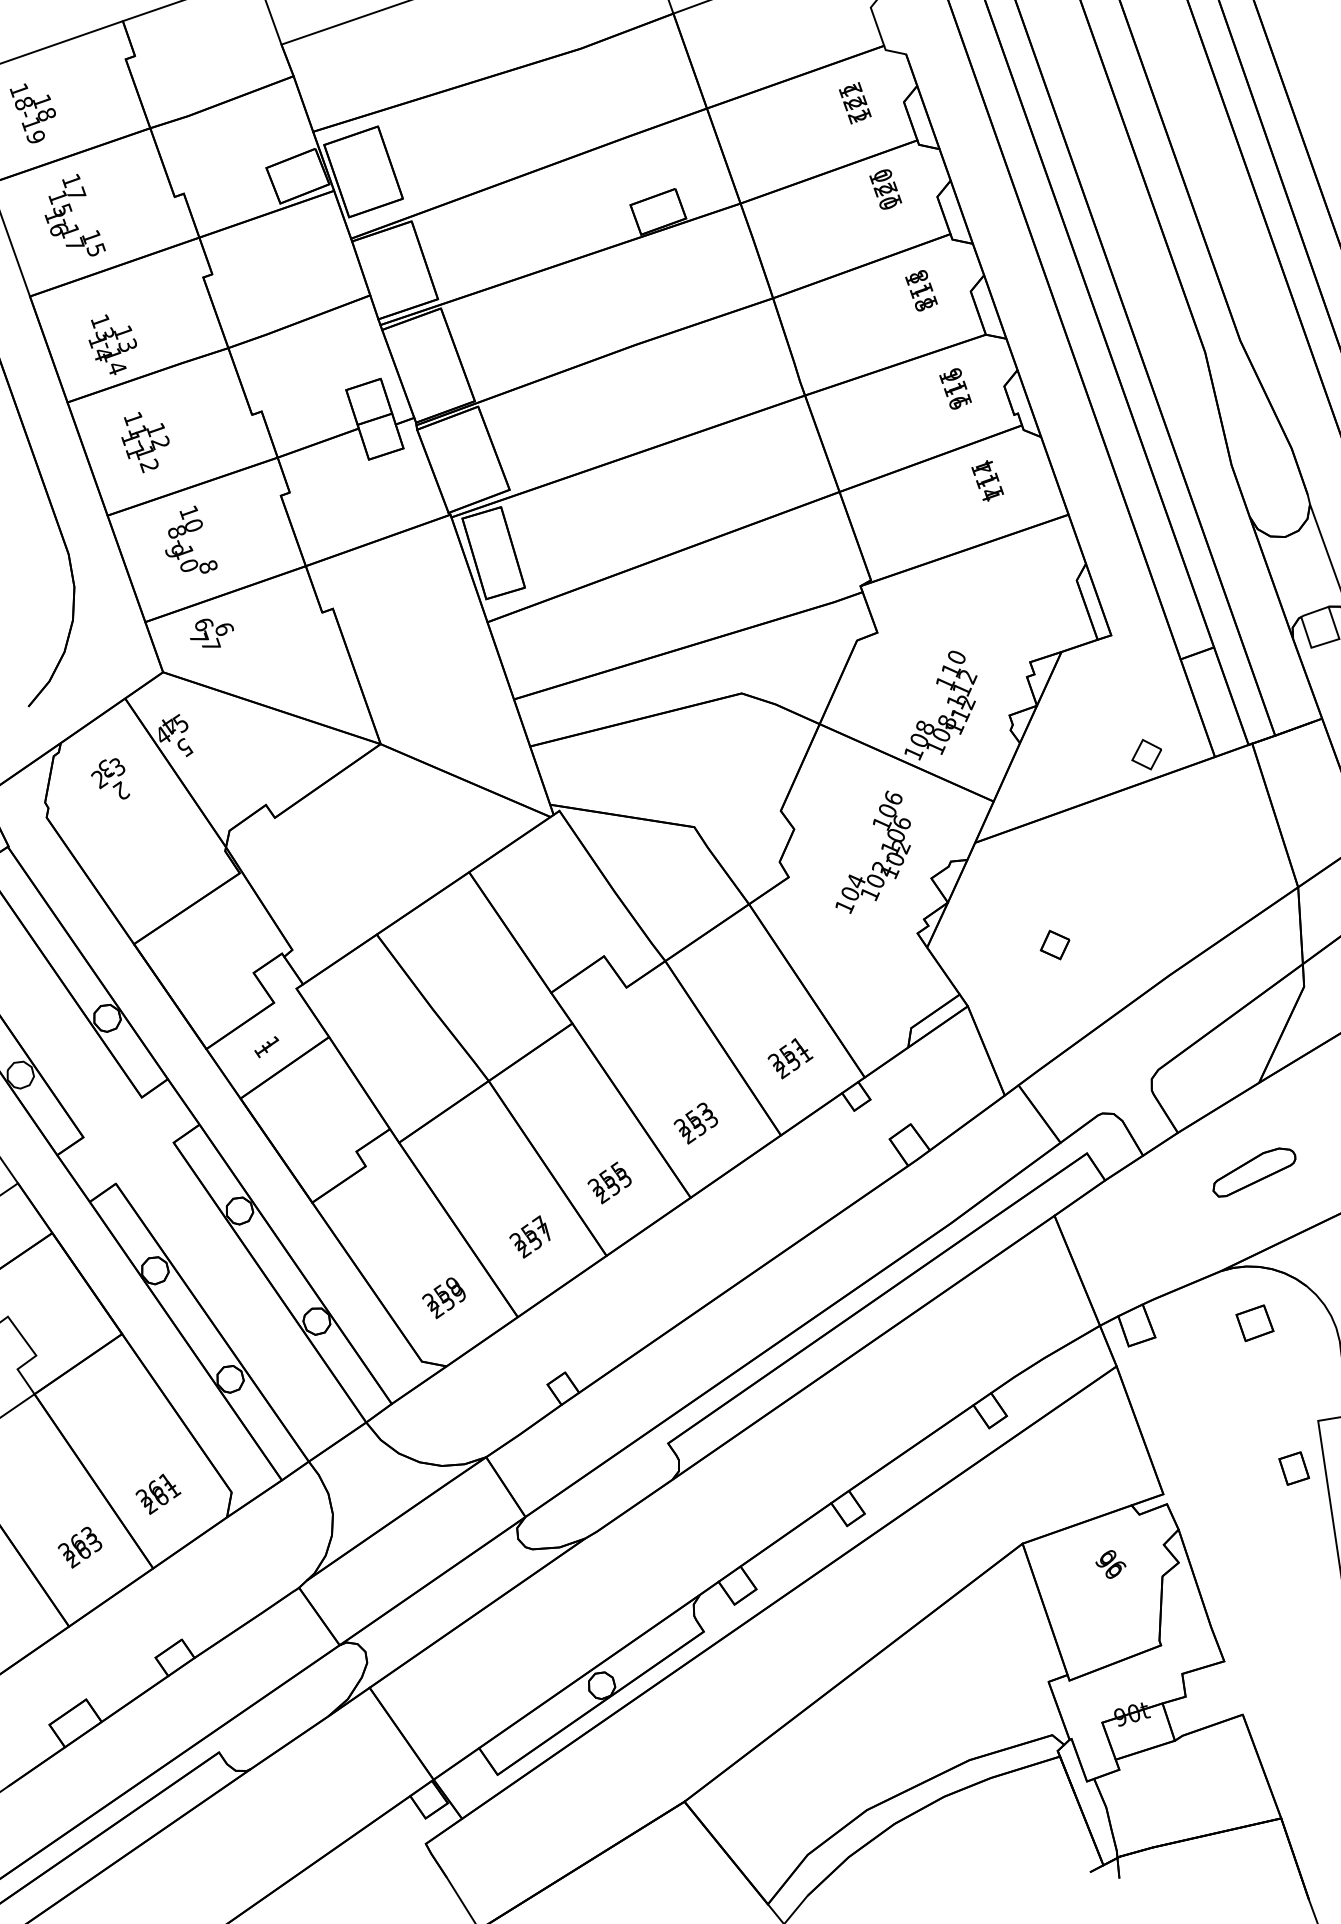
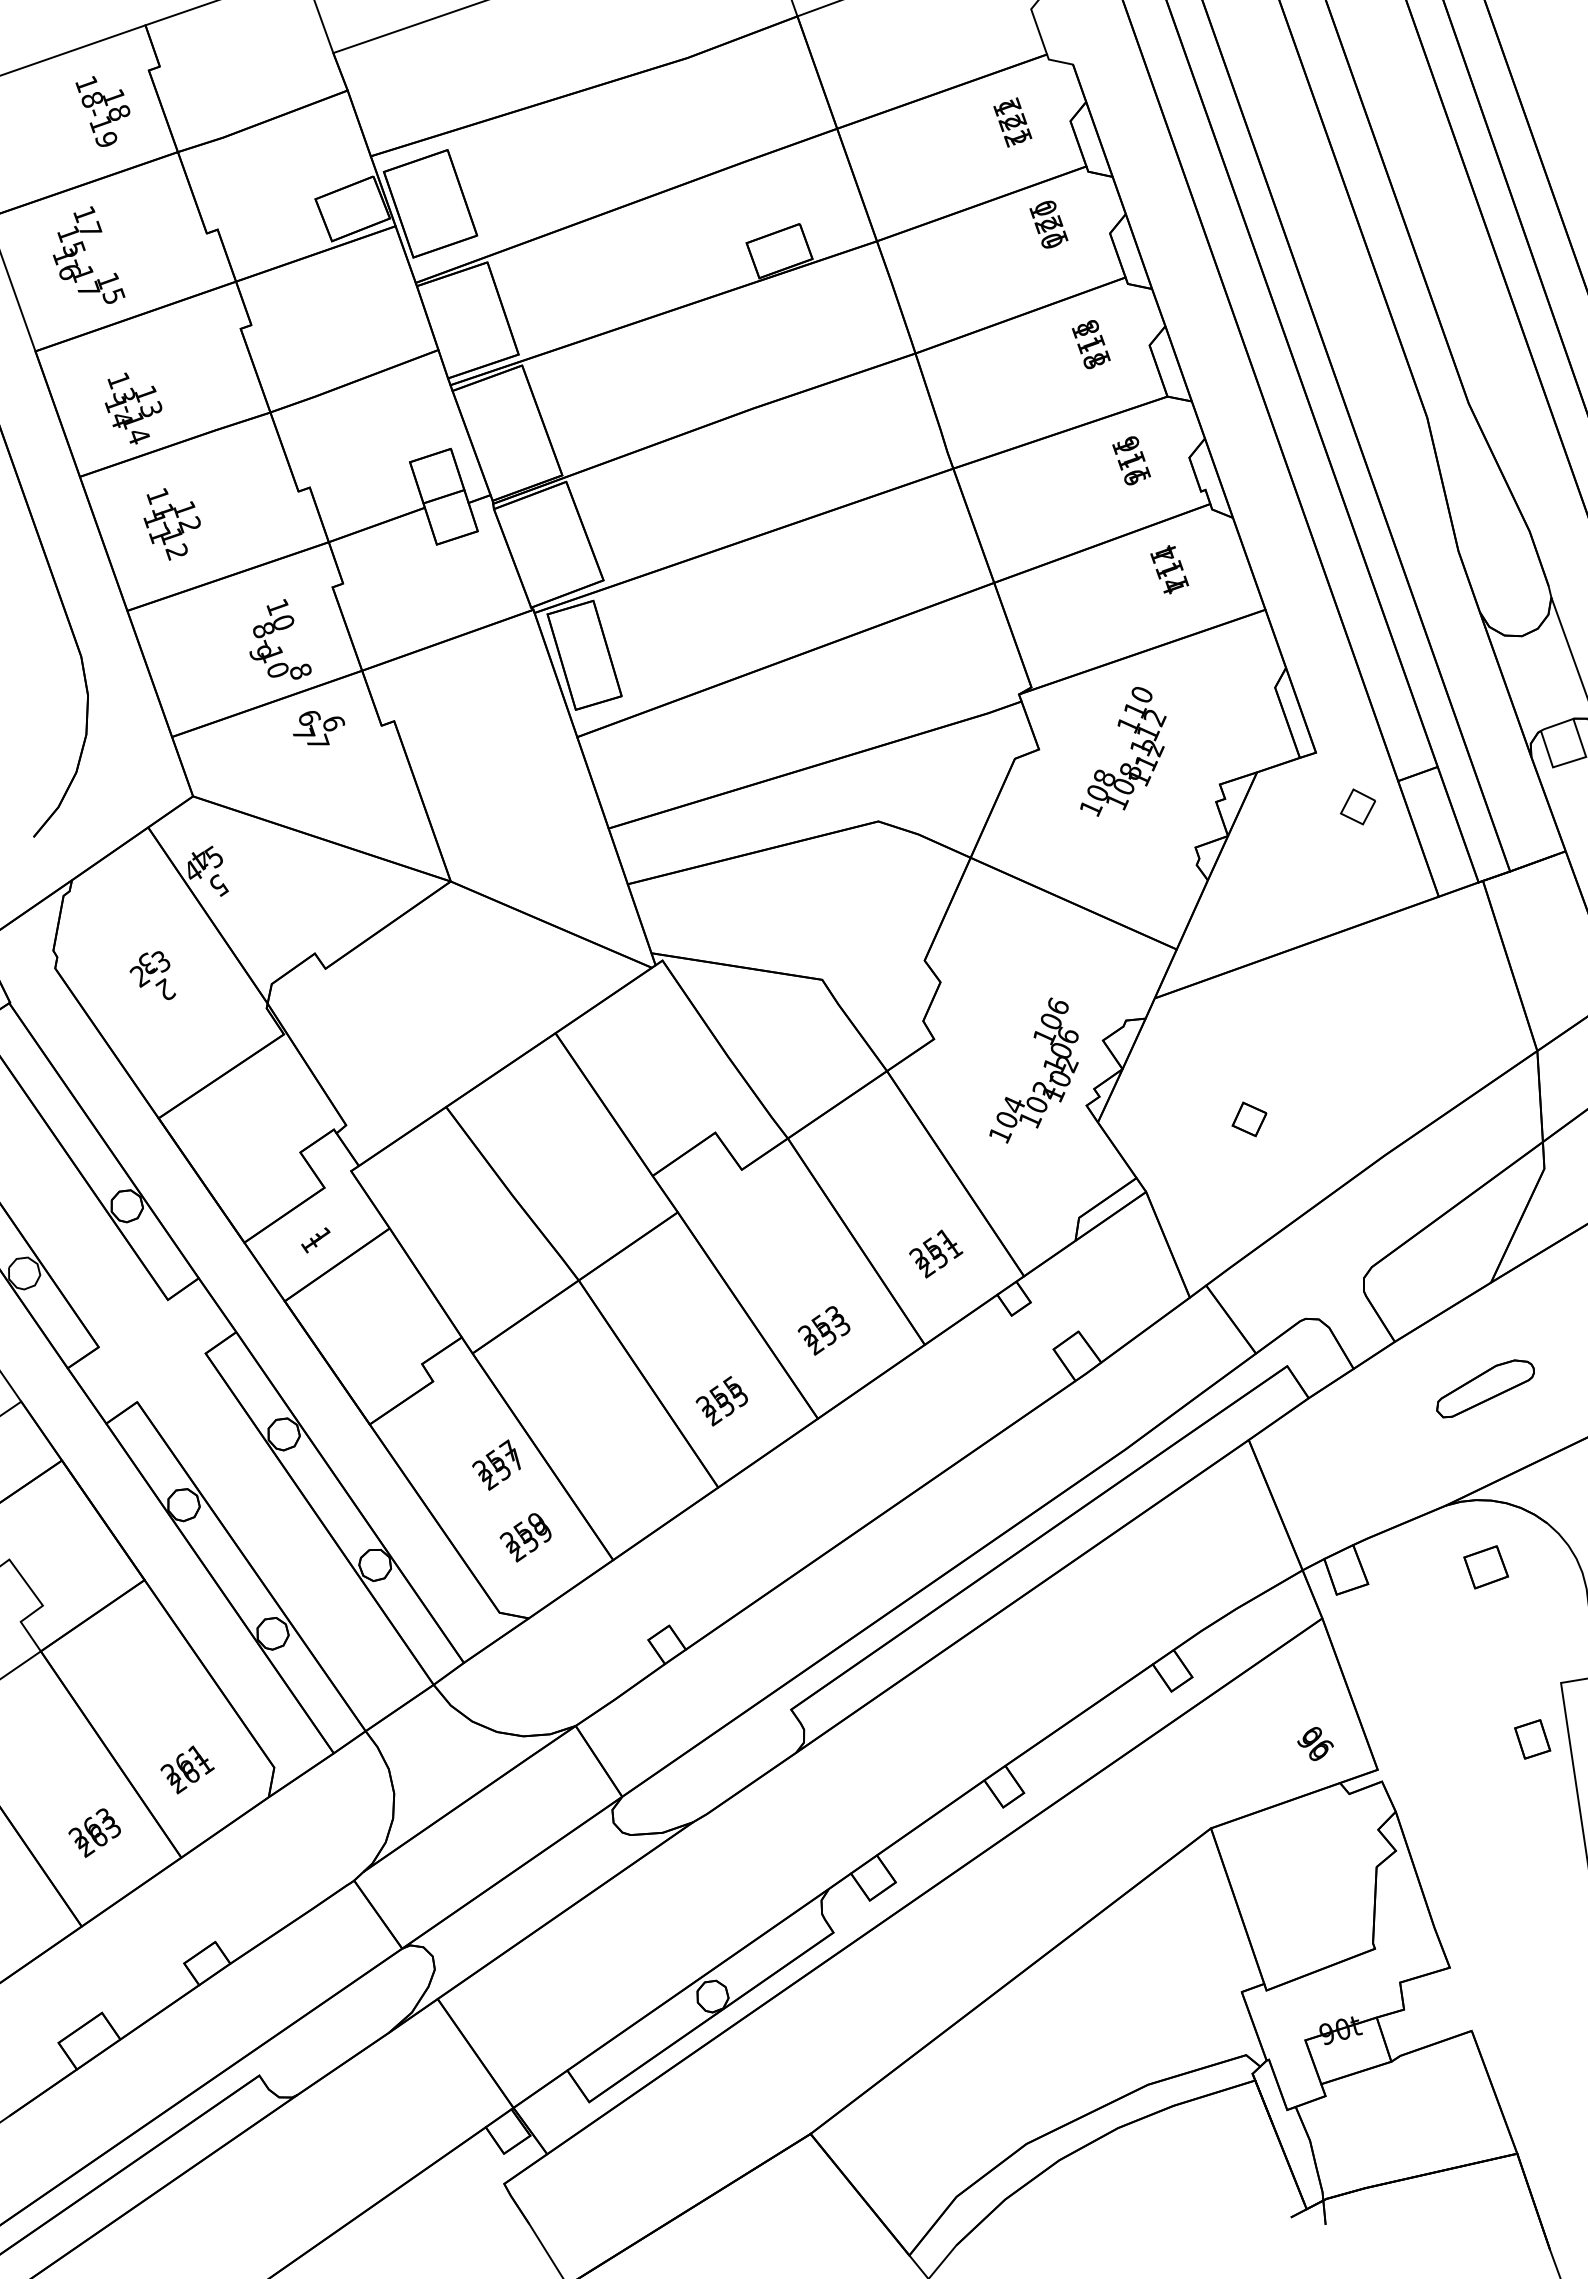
text: (32, 113) -> (102, 111), moved
text: (191, 539) -> (280, 639), moved
text: (212, 633) -> (319, 728), moved
text: (941, 705) -> (1123, 751), moved
part: (1146, 754) -> (1357, 806), moved
text: (110, 778) -> (152, 975), moved
text: (872, 852) -> (1033, 1070), moved
text: (529, 1236) -> (496, 1464), moved
text: (1110, 1564) -> (1315, 1744), moved

